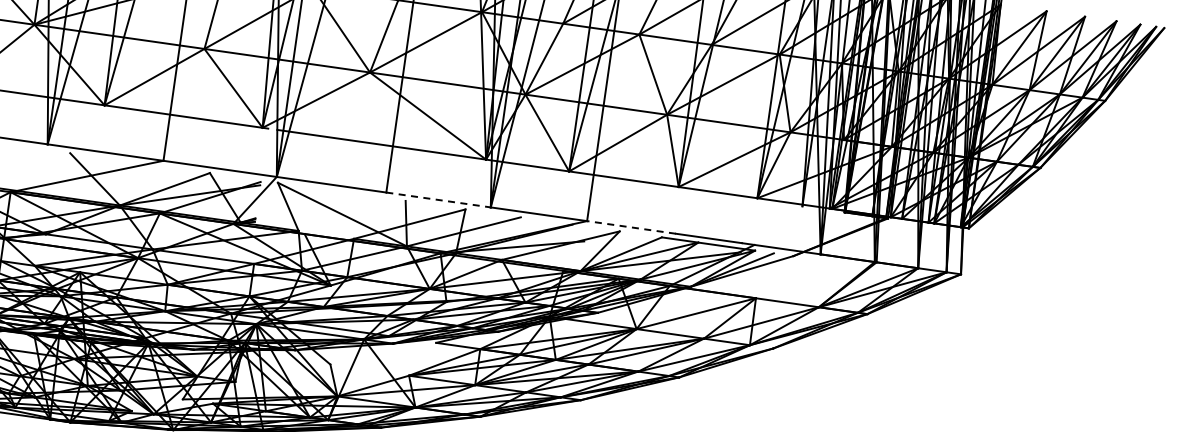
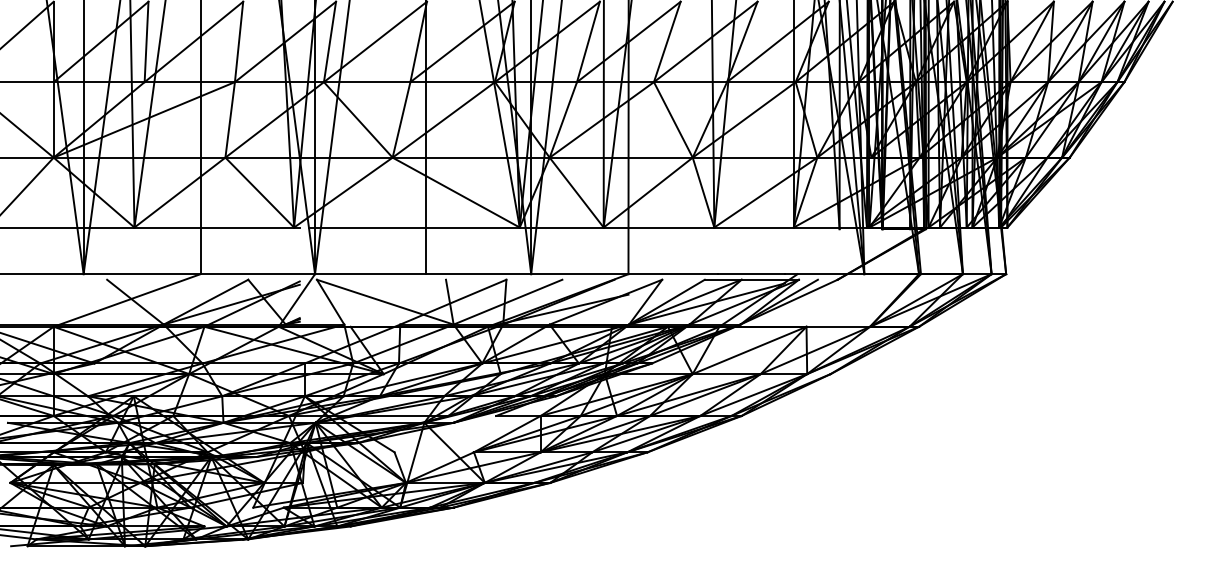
line: (438, 200) -> (478, 274), dashed -> solid
line: (631, 227) -> (673, 274), dashed -> solid

